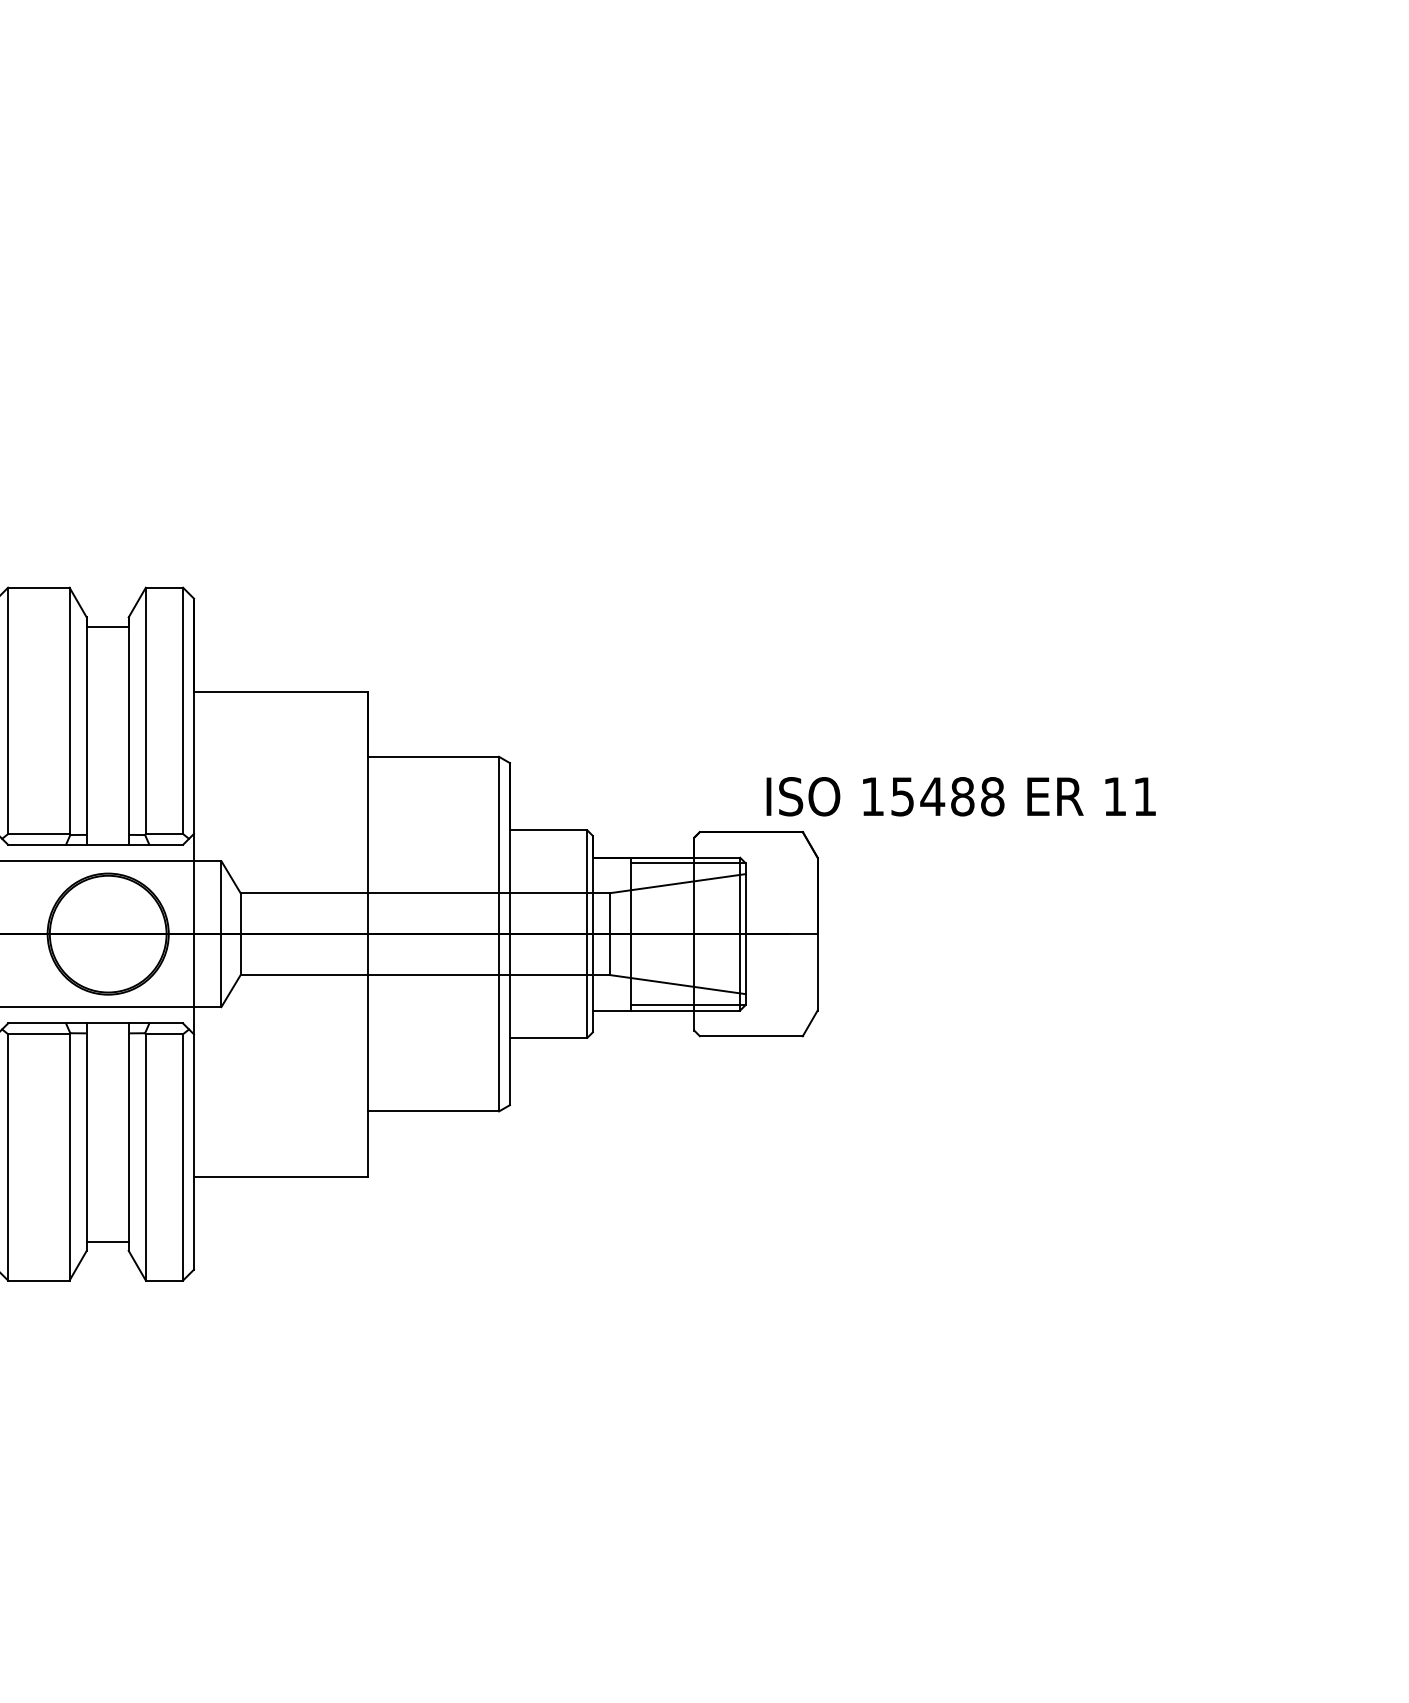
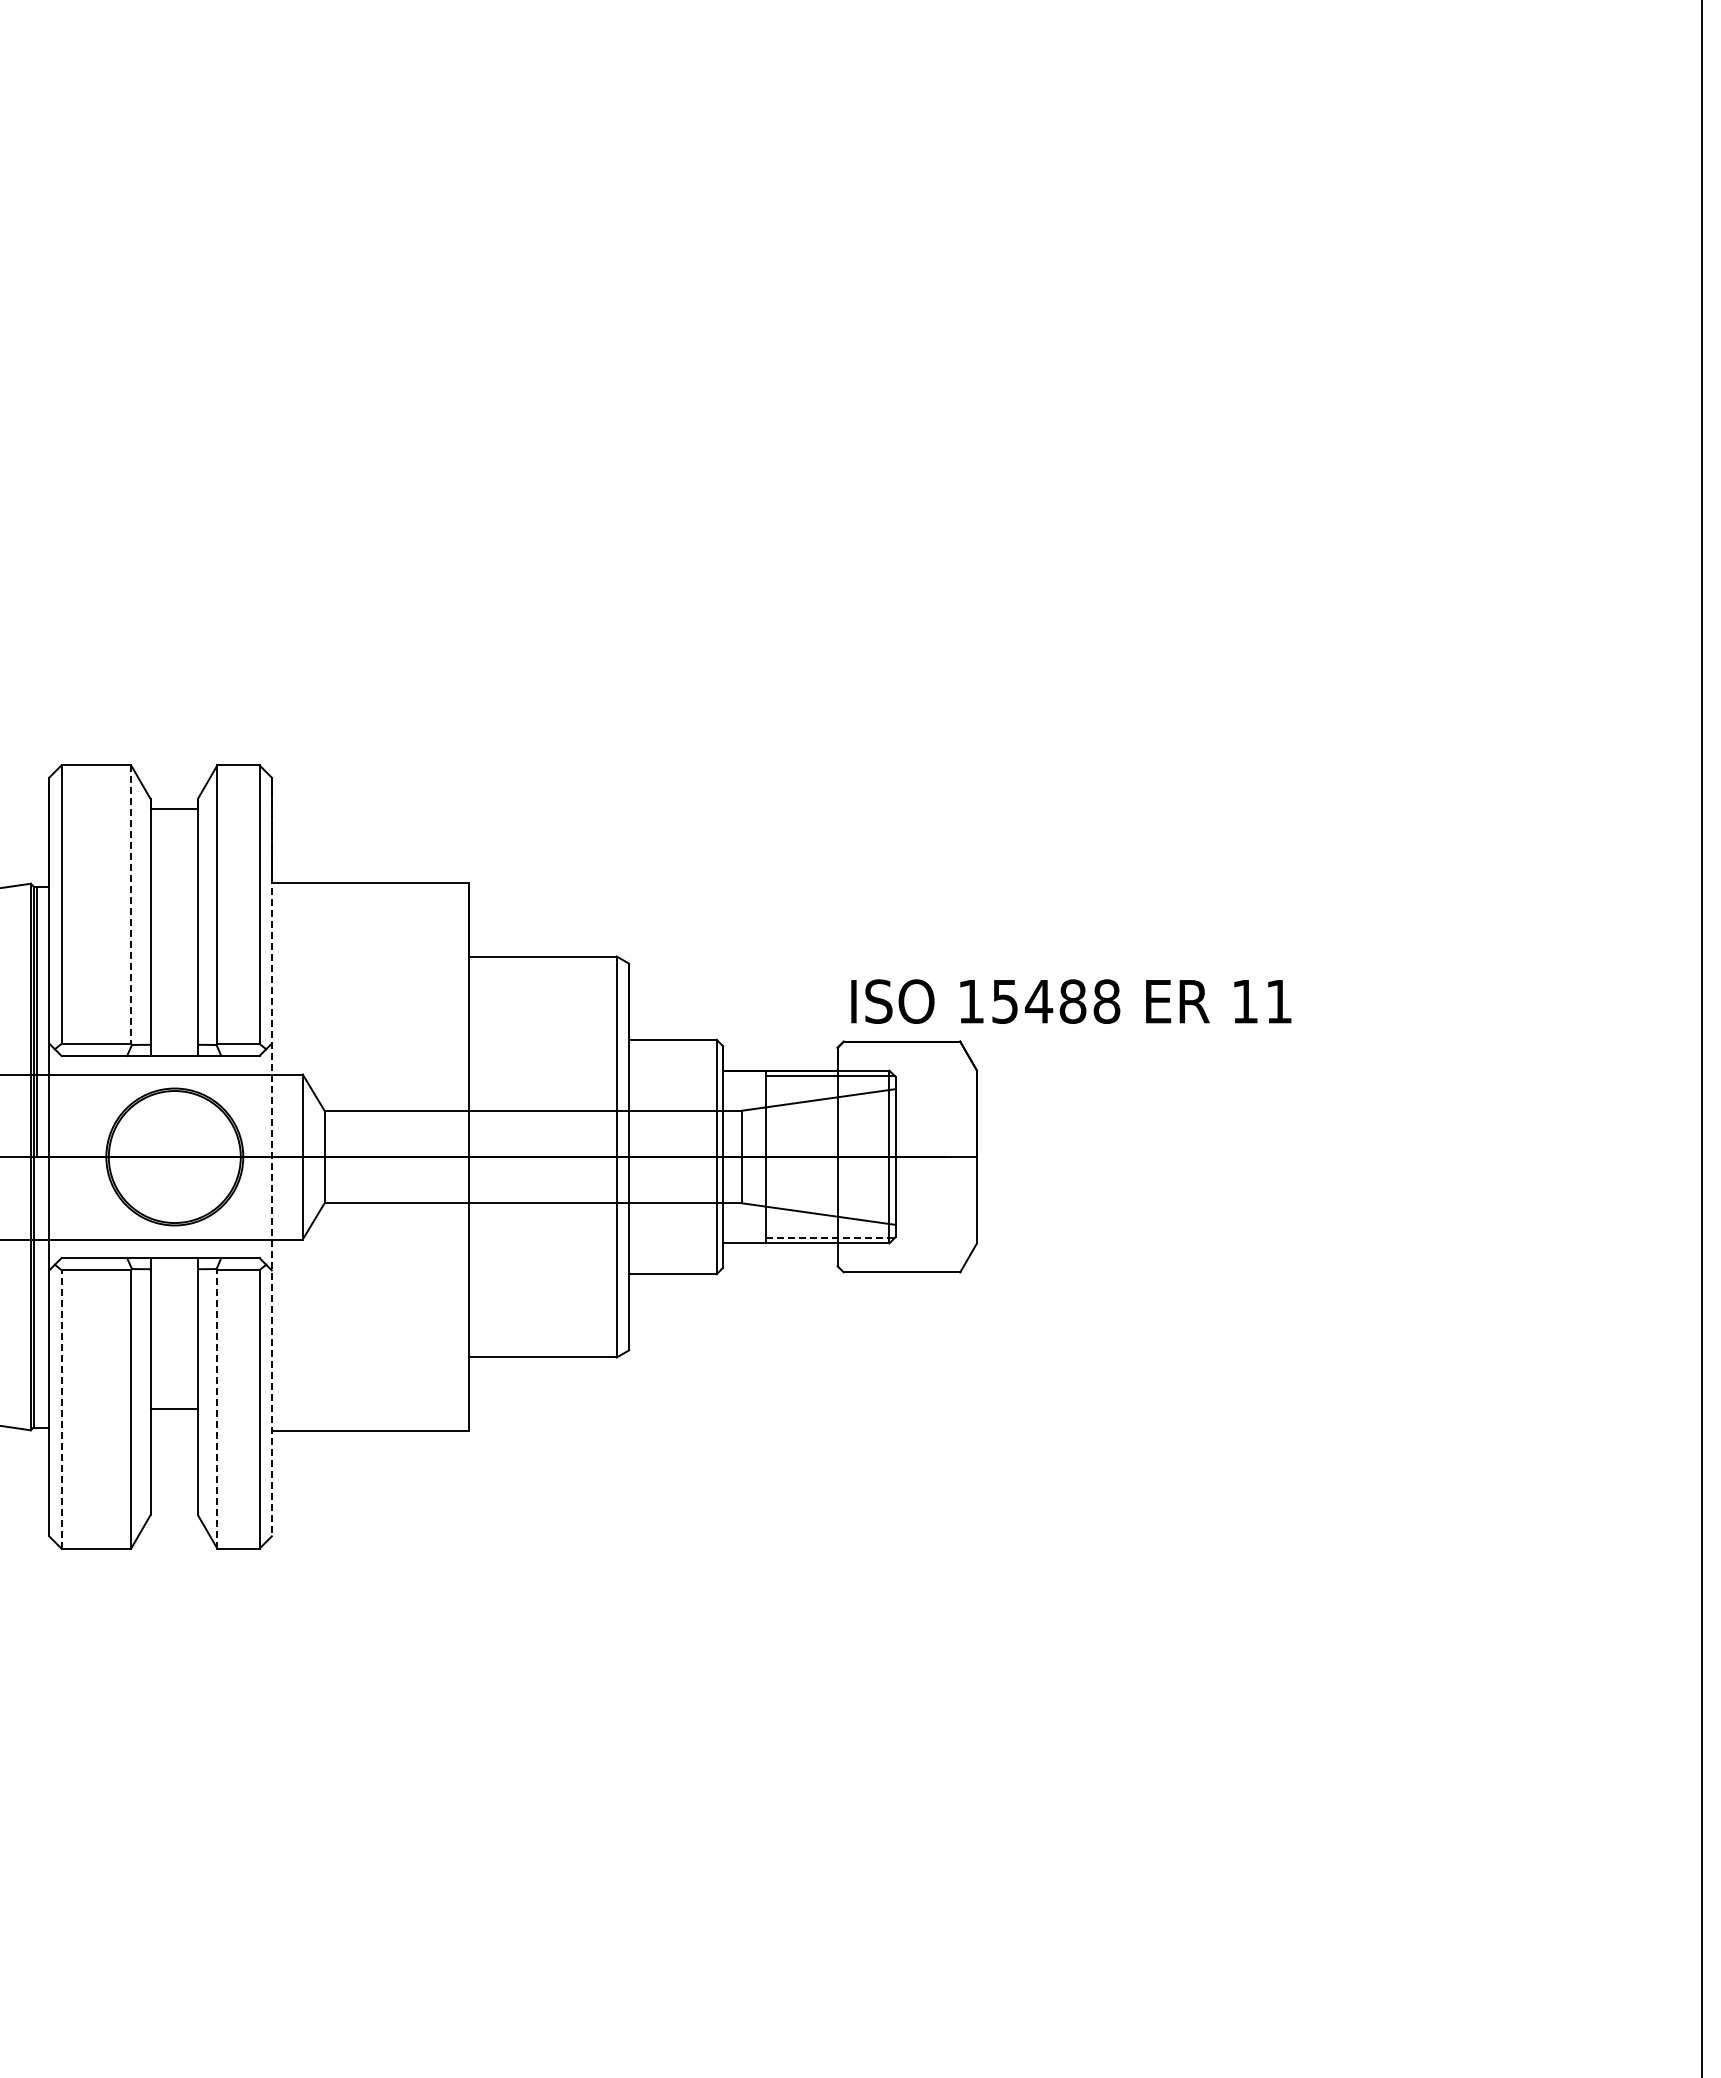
line: (69, 711) -> (131, 905), solid -> dashed
text: (961, 796) -> (1071, 1001), moved
line: (193, 934) -> (271, 1157), solid -> dashed
line: (688, 1005) -> (830, 1237), solid -> dashed
line: (8, 1156) -> (61, 1408), solid -> dashed
line: (145, 1156) -> (217, 1408), solid -> dashed
line: (107, 1241) -> (174, 1408), moved

